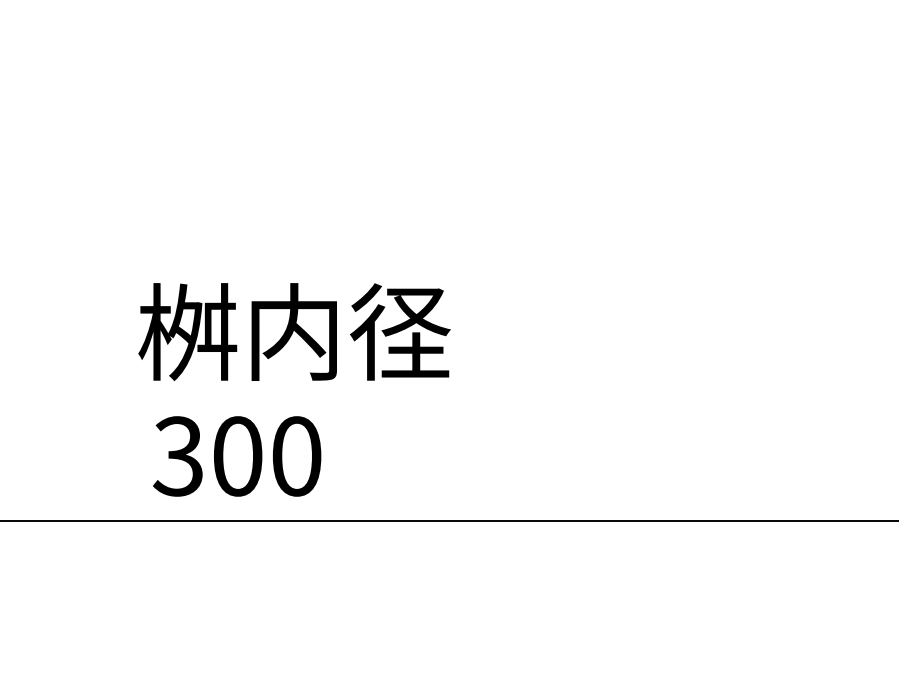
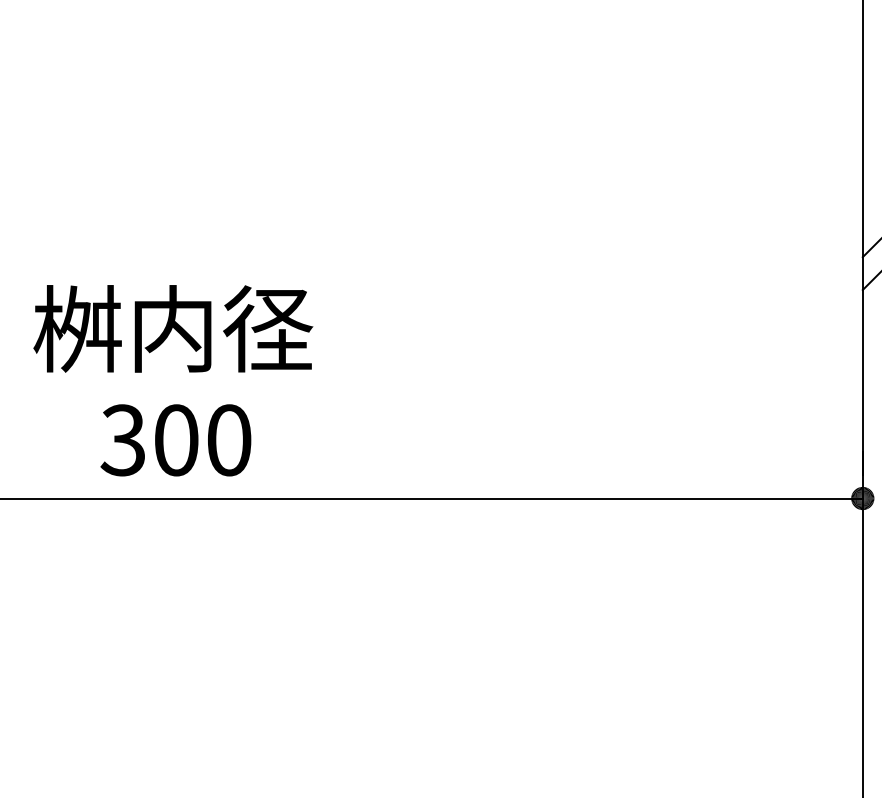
text: (294, 331) -> (173, 328), moved
text: (236, 456) -> (175, 440), moved

